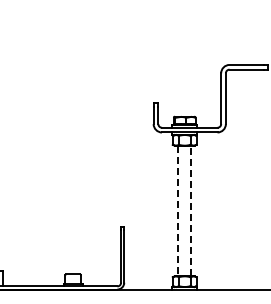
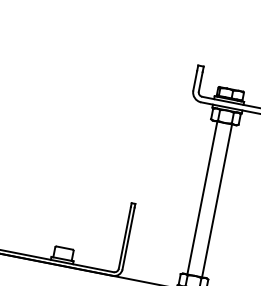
line: (190, 210) -> (216, 200), dashed -> solid
line: (178, 211) -> (202, 198), dashed -> solid

